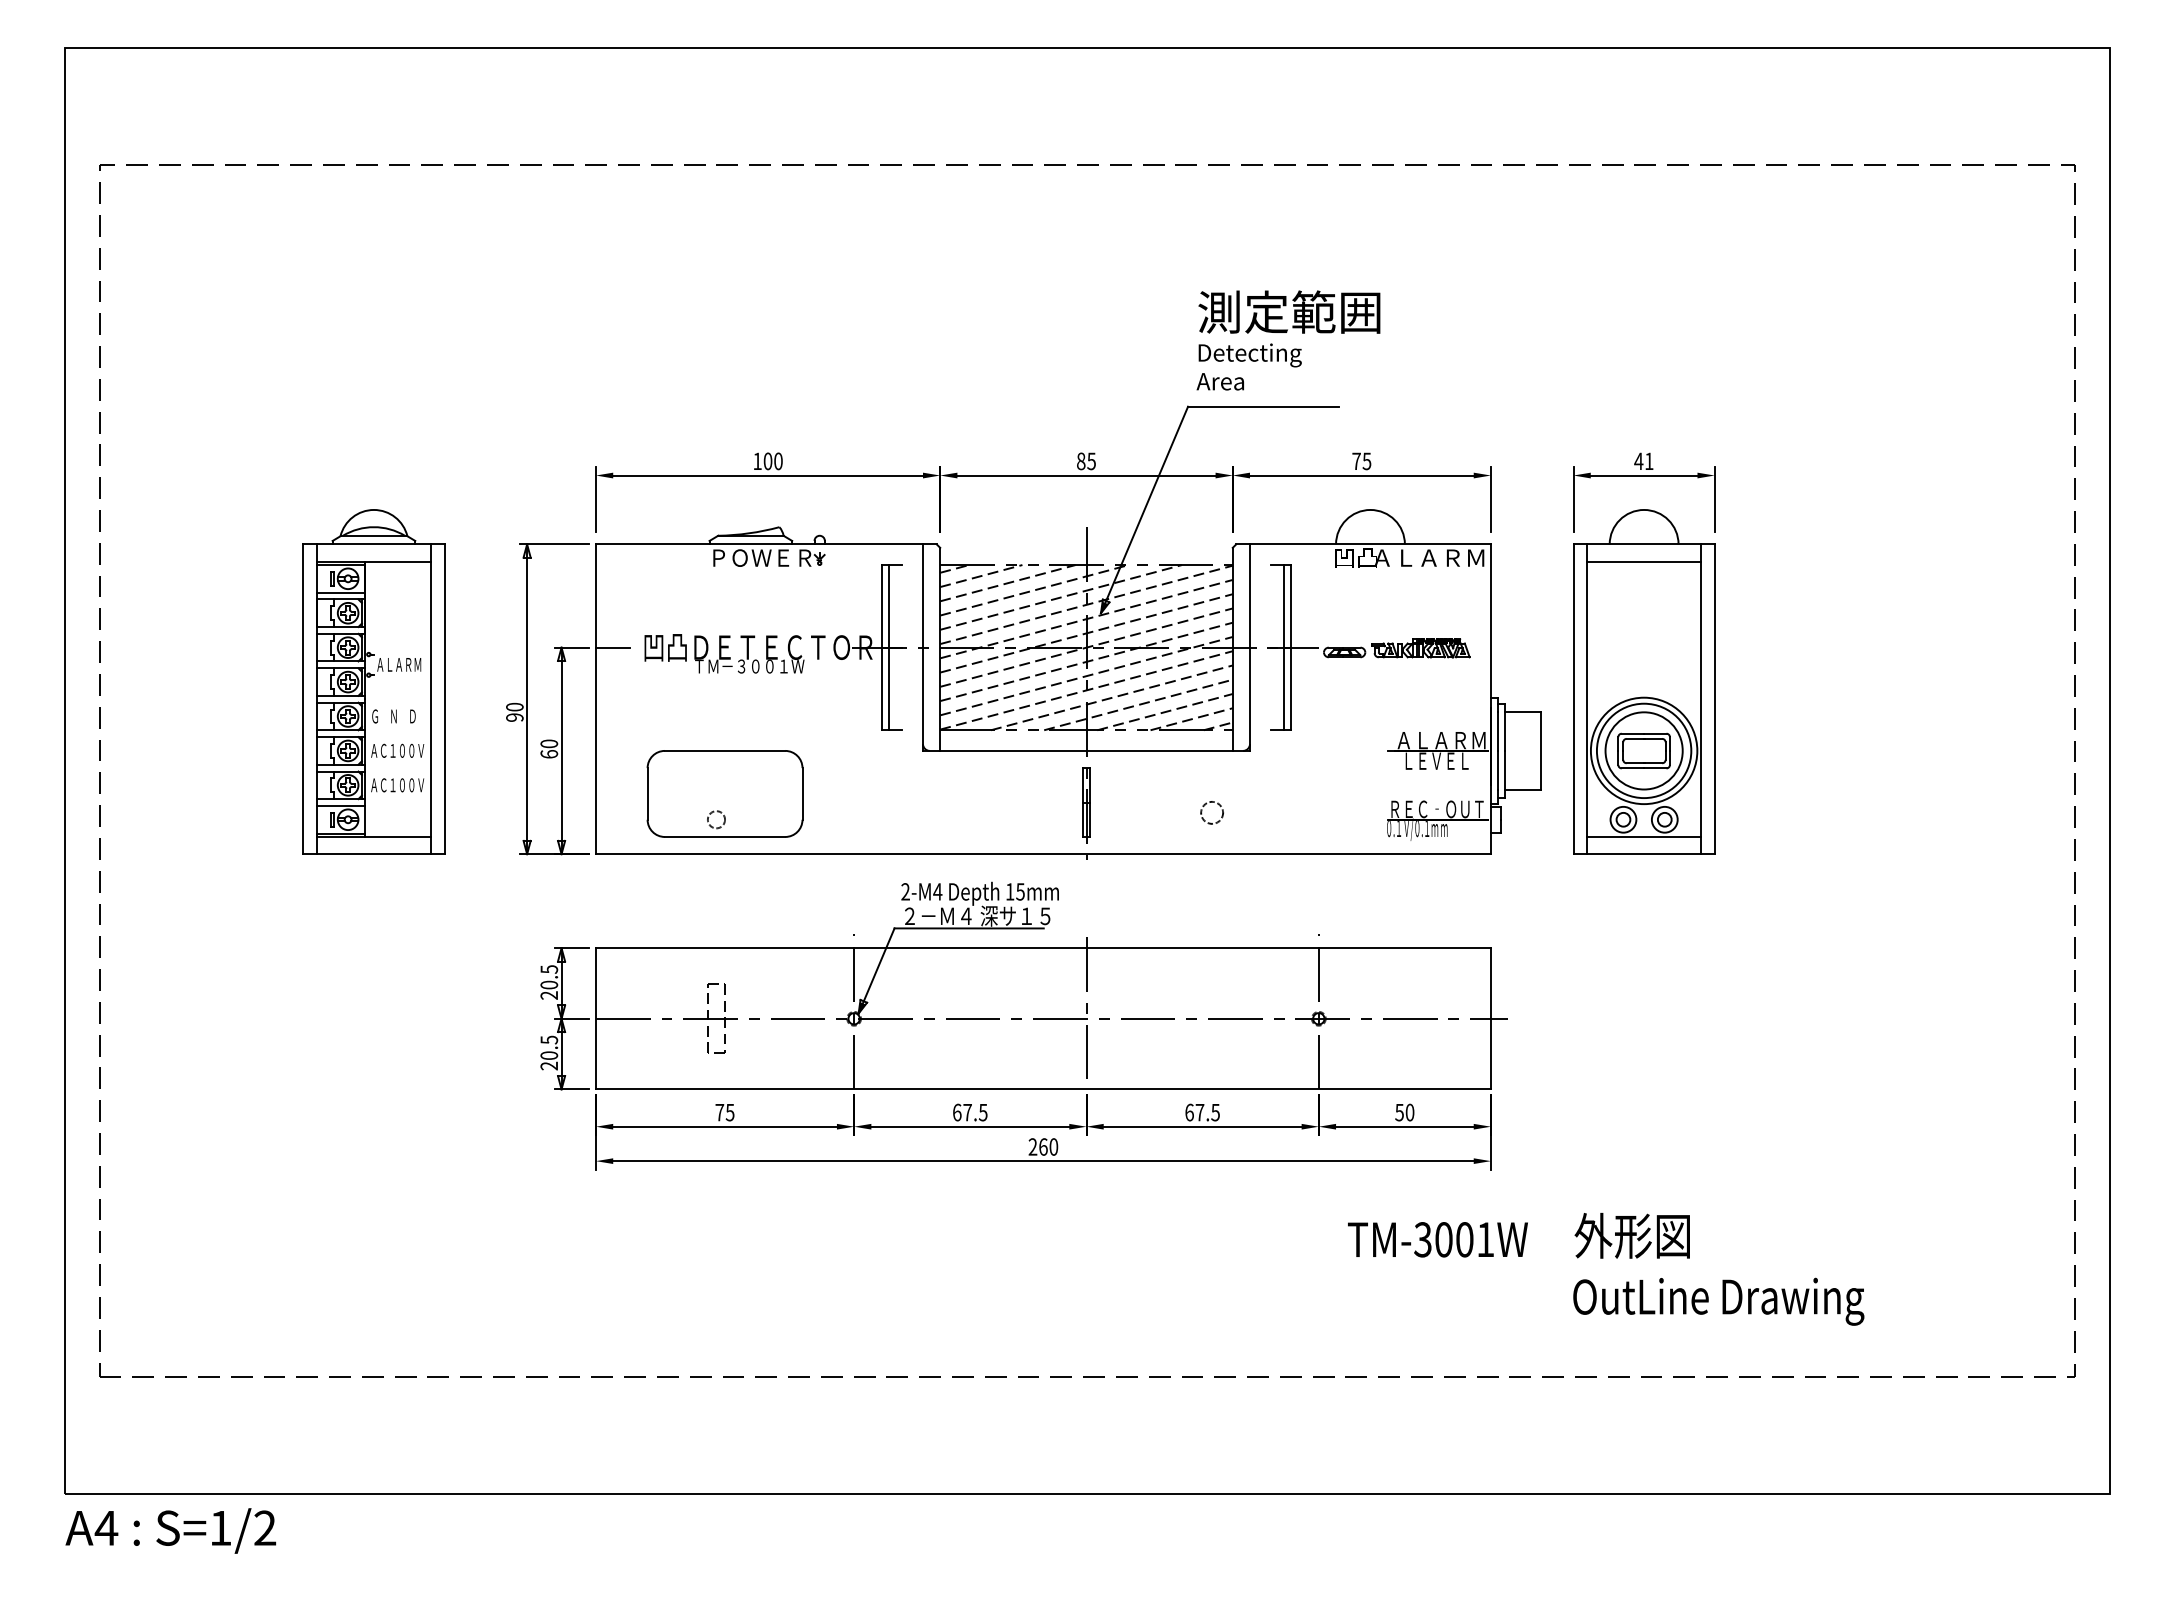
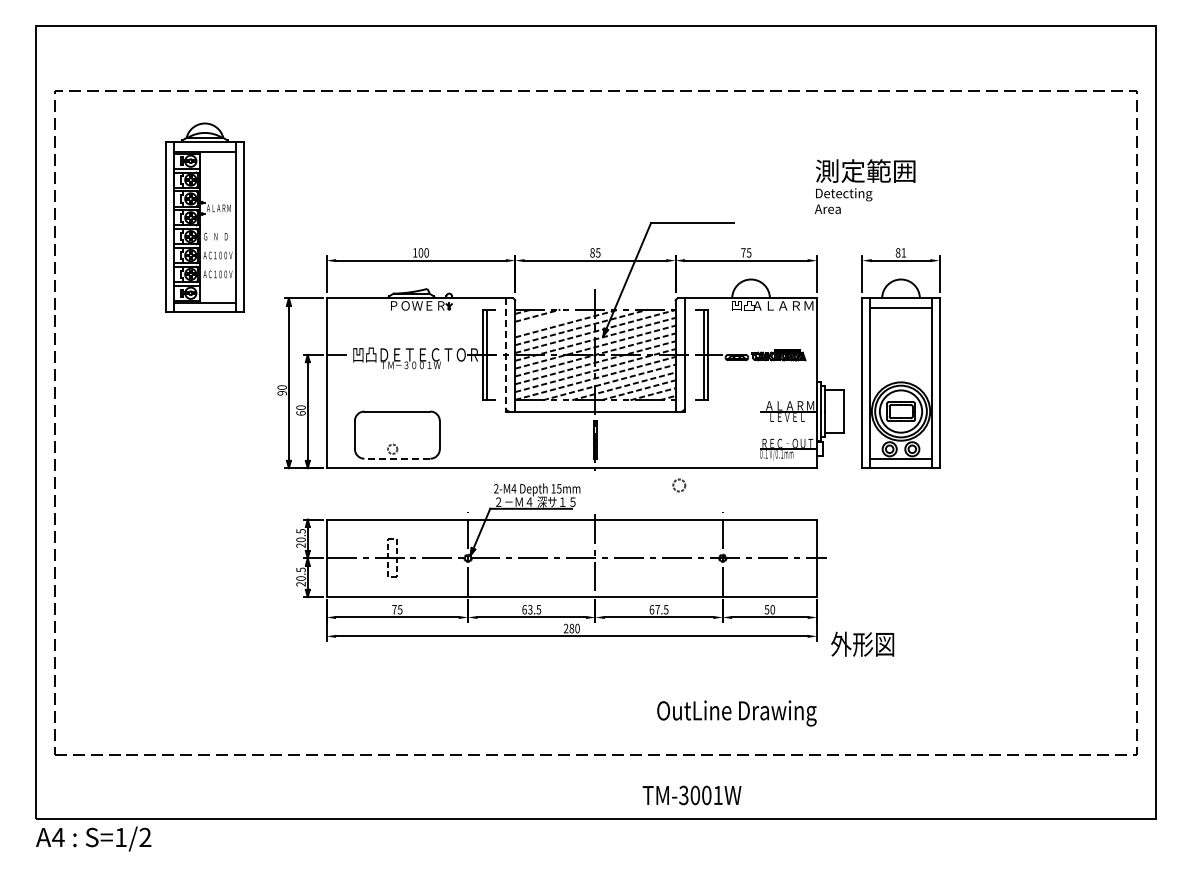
text: (1287, 340) -> (864, 186), moved
text: (1637, 460) -> (897, 252), 41 -> 81
line: (1008, 582) -> (552, 319), removed
line: (922, 646) -> (505, 354), solid -> dashed
part: (373, 681) -> (204, 217), moved
circle: (1212, 812) -> (679, 485), moved
line: (723, 836) -> (396, 458), solid -> dashed
text: (967, 1112) -> (530, 609), 67.5 -> 63.5
text: (1042, 1146) -> (571, 628), 260 -> 280
text: (1632, 1234) -> (862, 643), moved
text: (1436, 1239) -> (691, 795), moved
text: (1717, 1301) -> (736, 713), moved

